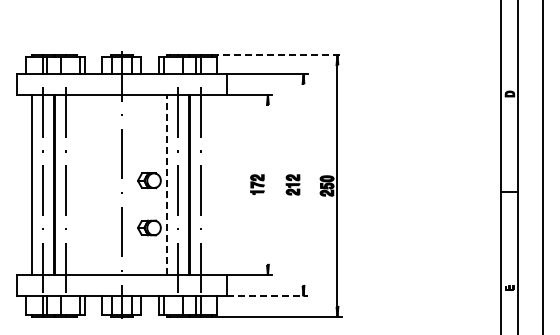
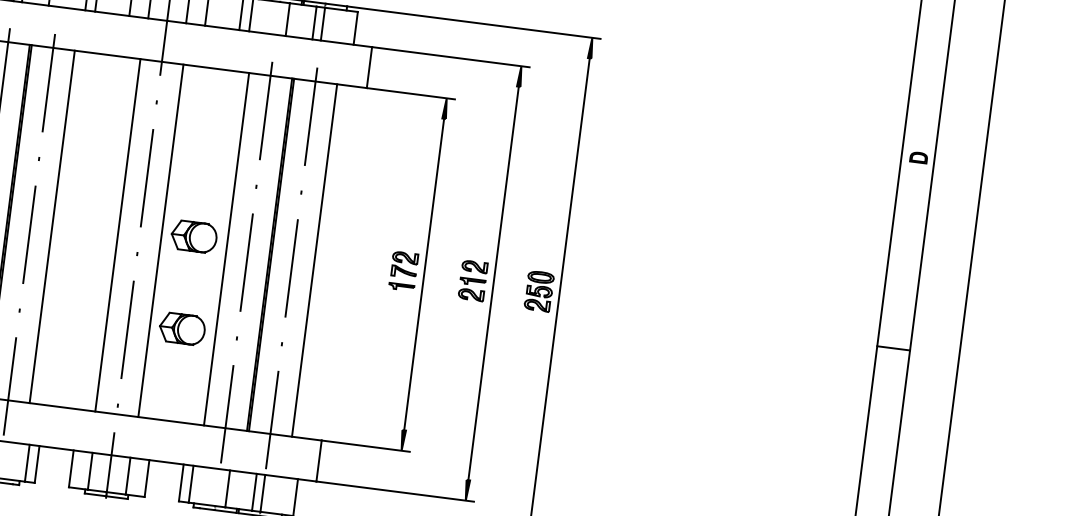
line: (276, 54) -> (473, 22), dashed -> solid
line: (77, 184) -> (52, 226), added
line: (110, 184) -> (117, 234), added
line: (132, 184) -> (160, 239), added
line: (166, 184) -> (226, 248), dashed -> solid
line: (211, 184) -> (314, 259), added
line: (267, 184) -> (423, 273), added
line: (303, 184) -> (493, 282), added
line: (267, 296) -> (395, 491), dashed -> solid

